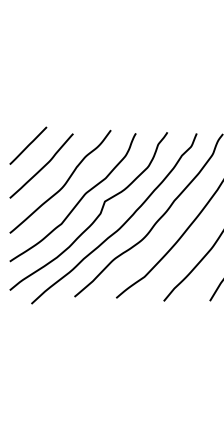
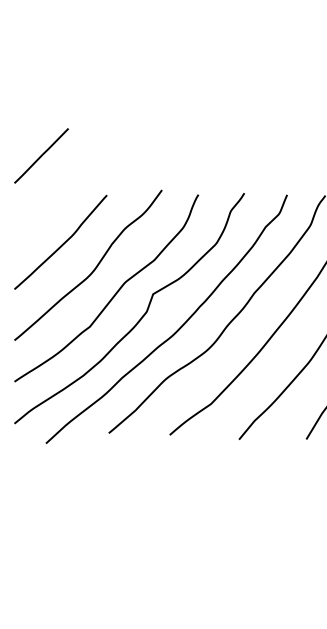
line: (28, 145) -> (41, 155), moved

